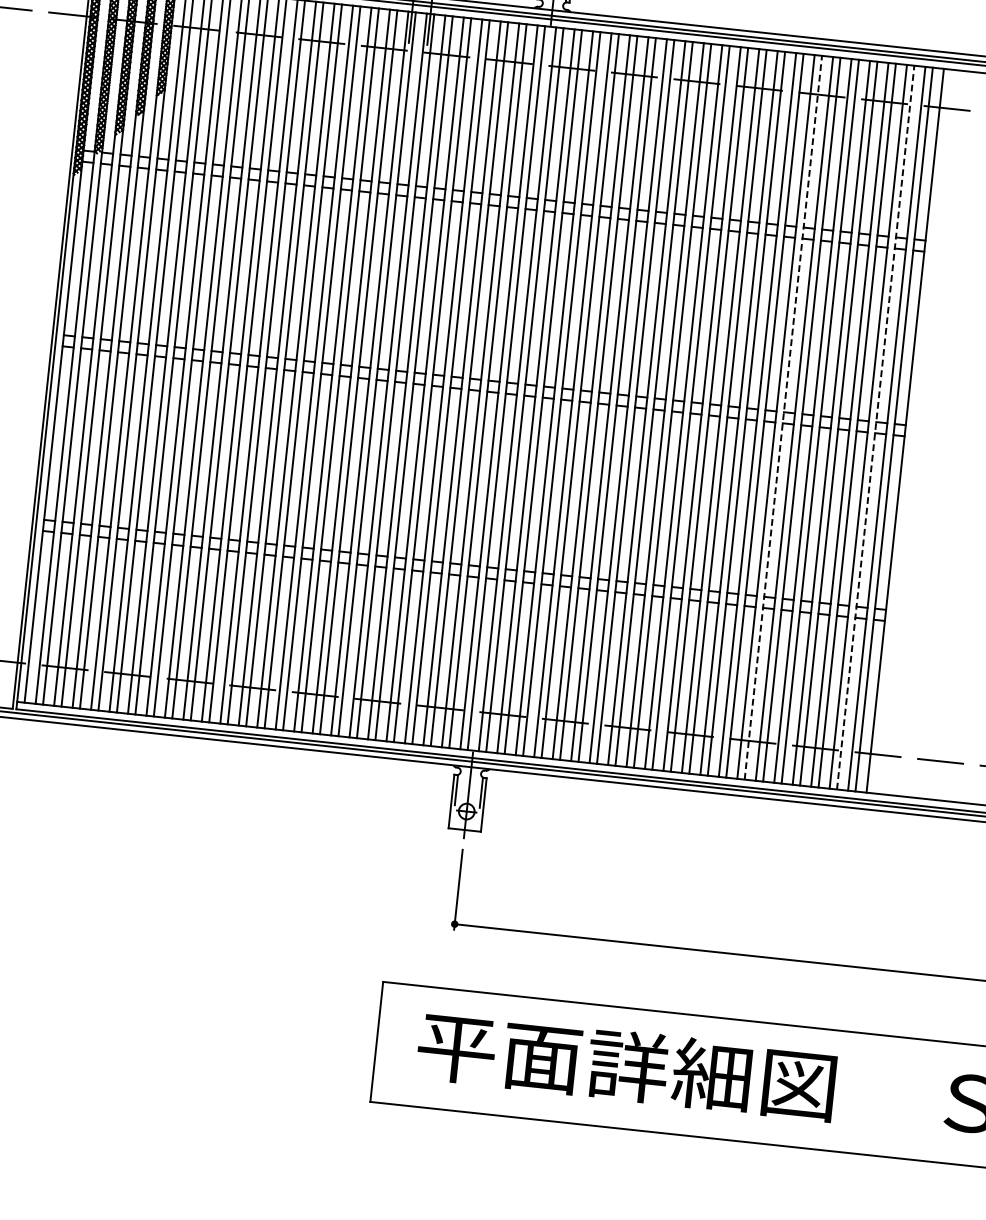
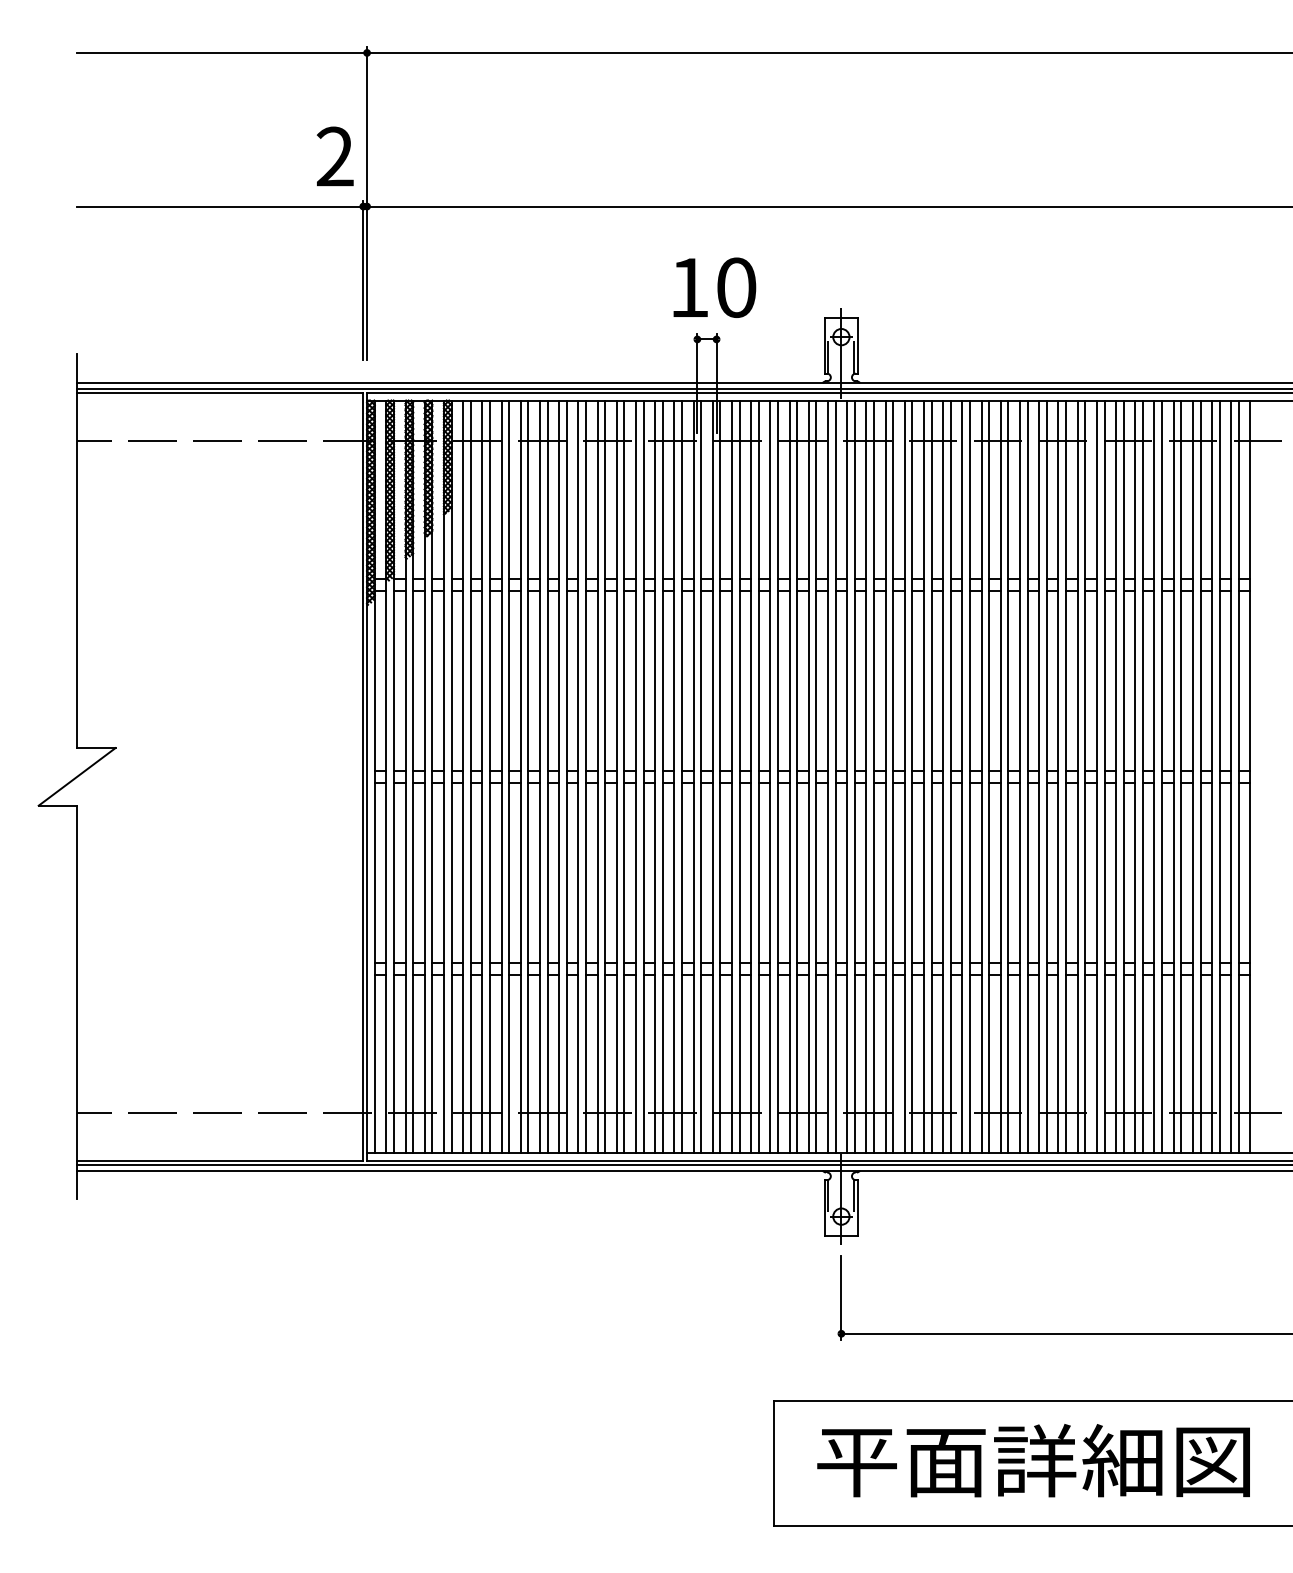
line: (783, 417) -> (1123, 776), dashed -> solid
line: (875, 427) -> (1219, 776), dashed -> solid

